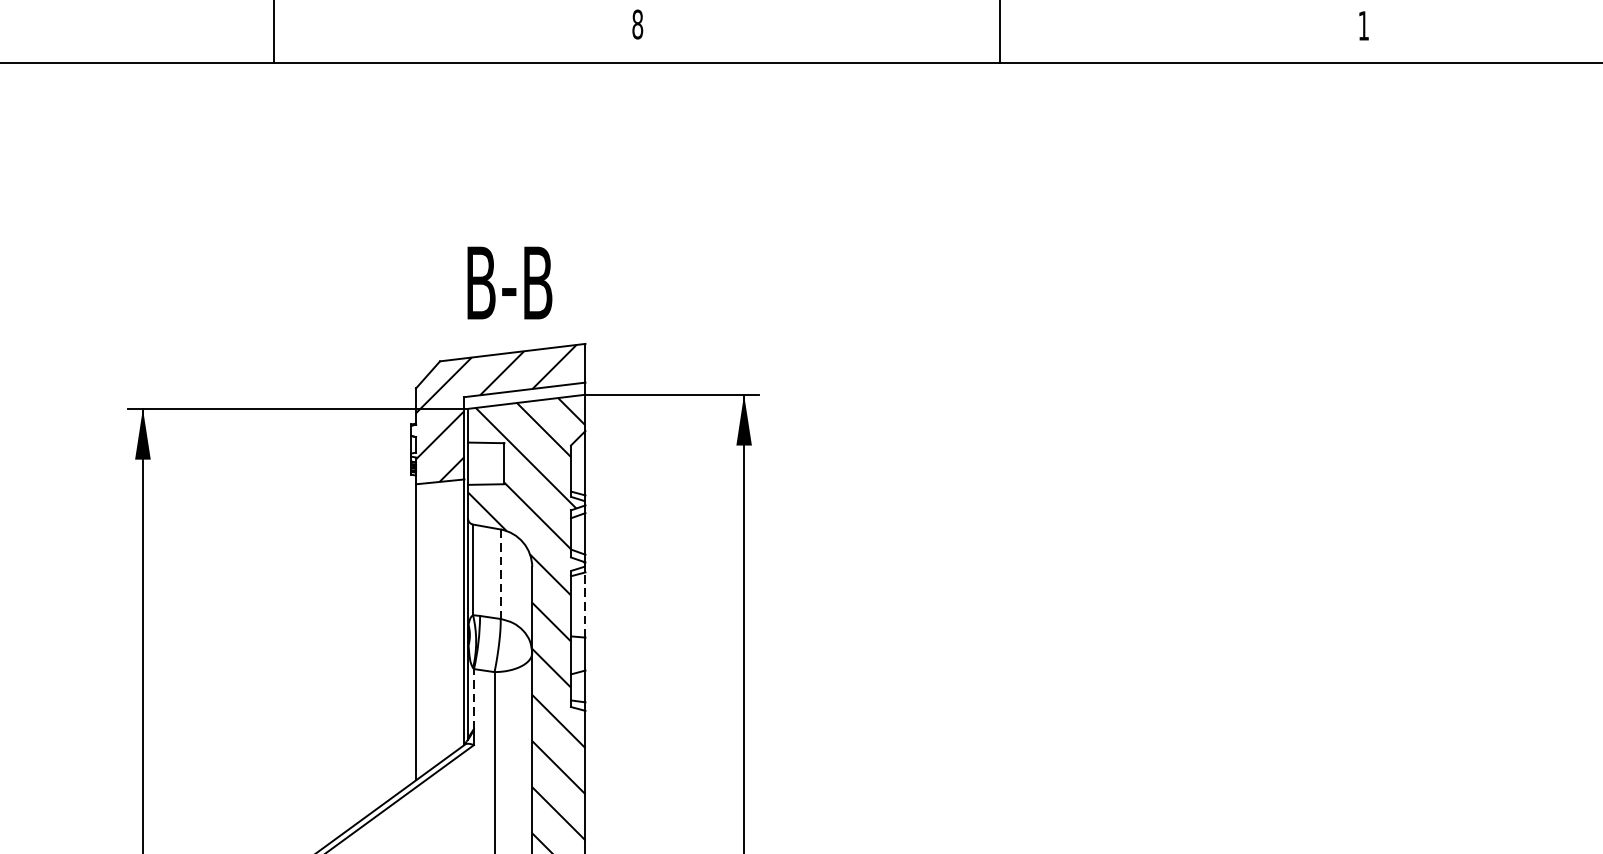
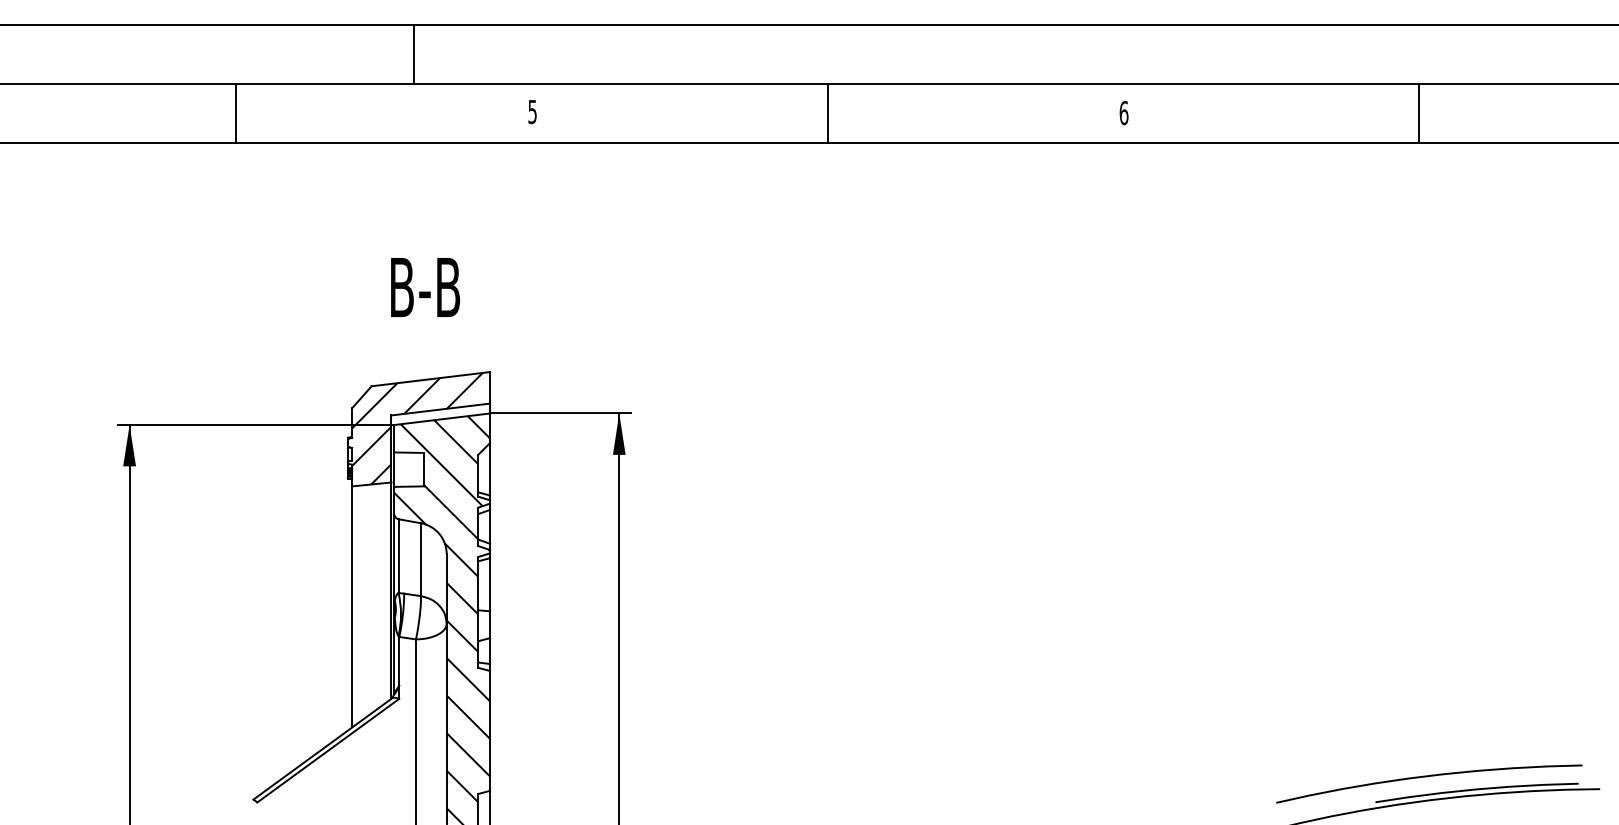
text: (637, 23) -> (532, 111), 8 -> 5
text: (1363, 25) -> (1123, 112), 1 -> 6
text: (509, 283) -> (425, 287), moved
line: (500, 575) -> (420, 560), dashed -> solid
line: (586, 604) -> (490, 584), dashed -> solid
line: (474, 698) -> (399, 660), dashed -> solid

